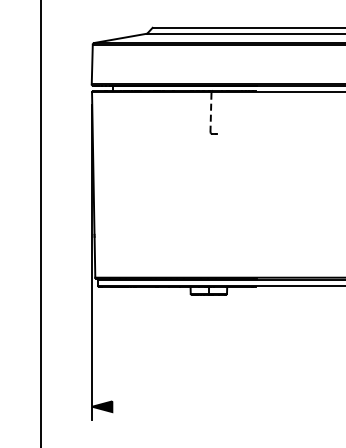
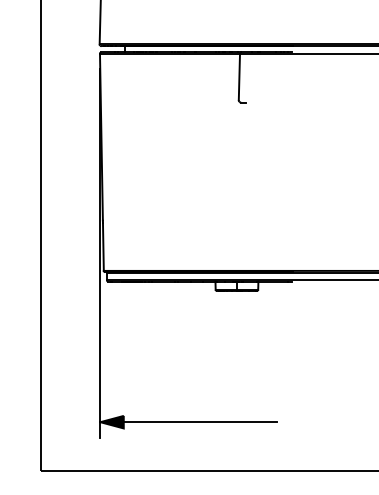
line: (210, 112) -> (238, 77), dashed -> solid
line: (167, 406) -> (188, 421), added

